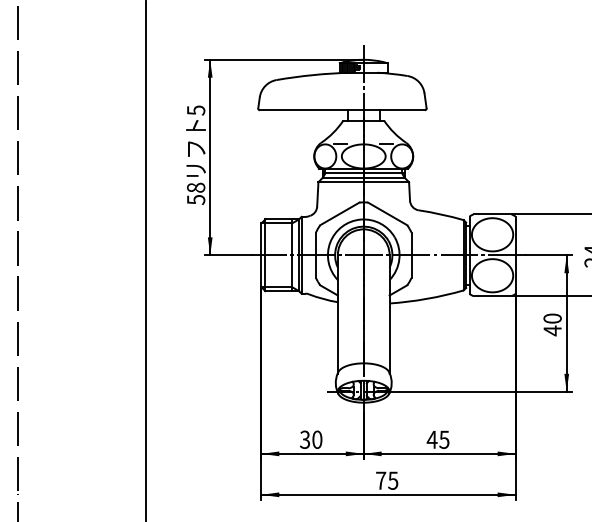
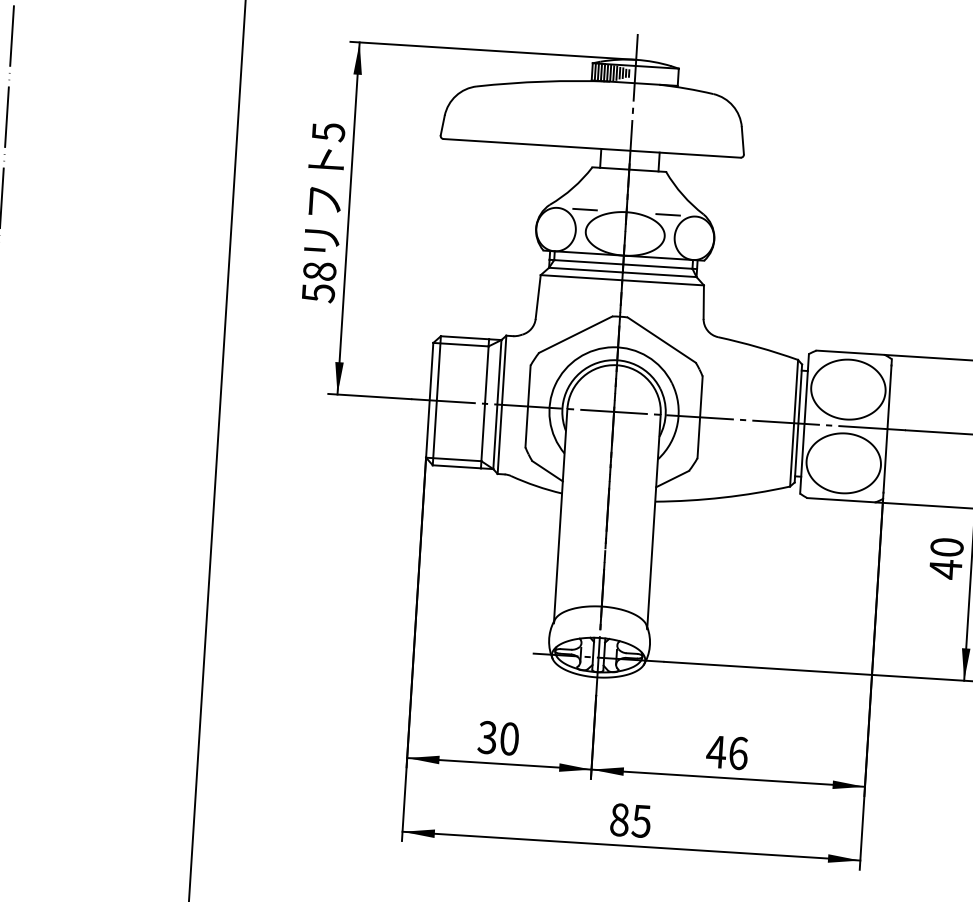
text: (444, 439) -> (738, 752), 45 -> 46
text: (381, 480) -> (620, 819), 75 -> 85

